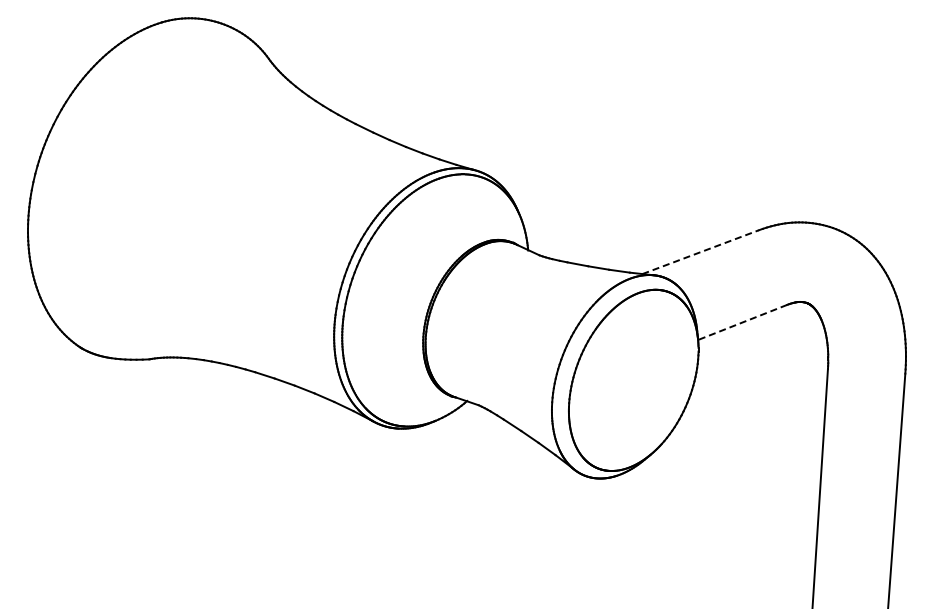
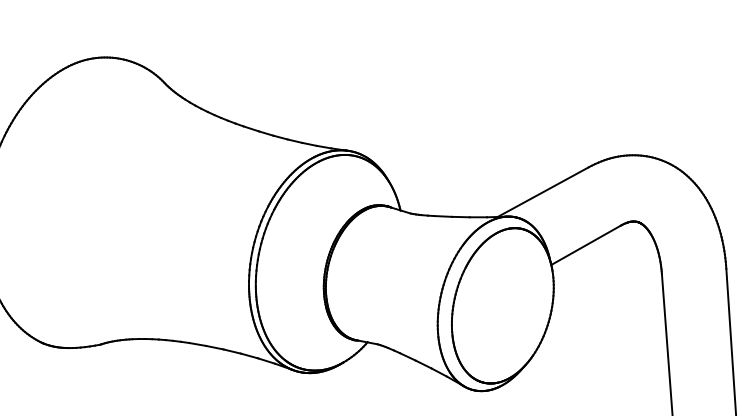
line: (701, 252) -> (543, 192), dashed -> solid
line: (742, 322) -> (585, 245), dashed -> solid

